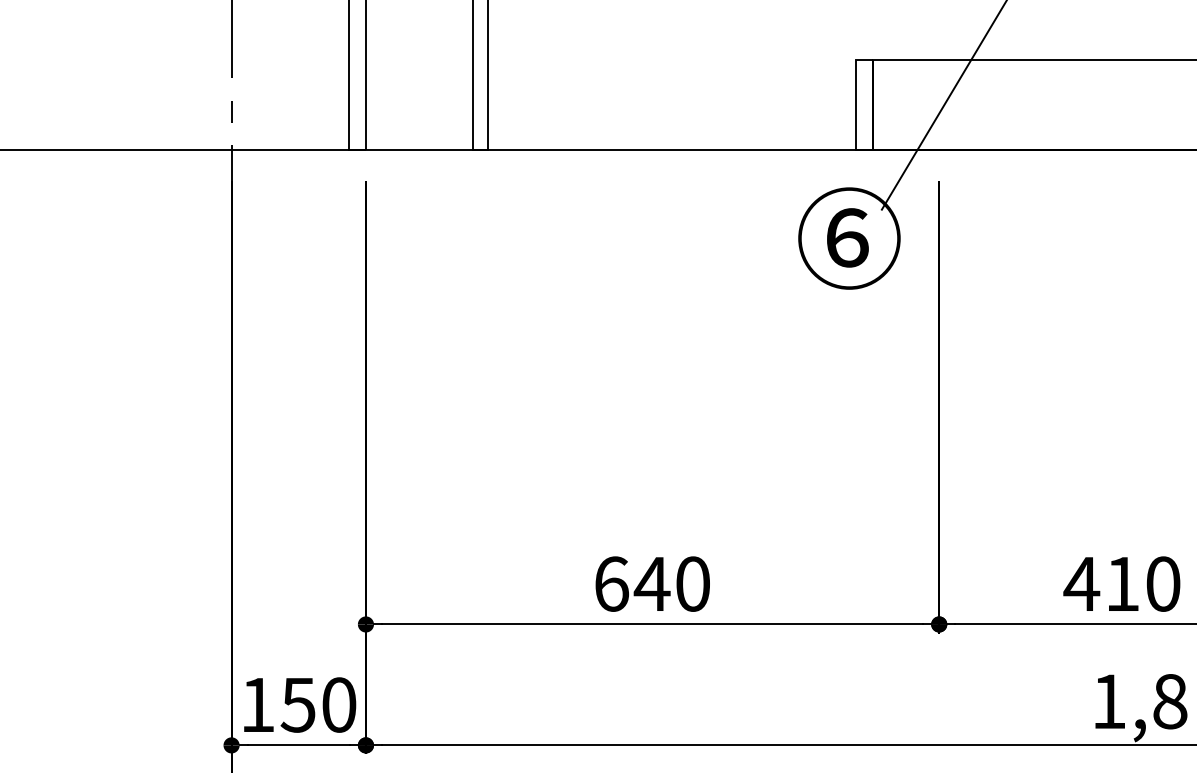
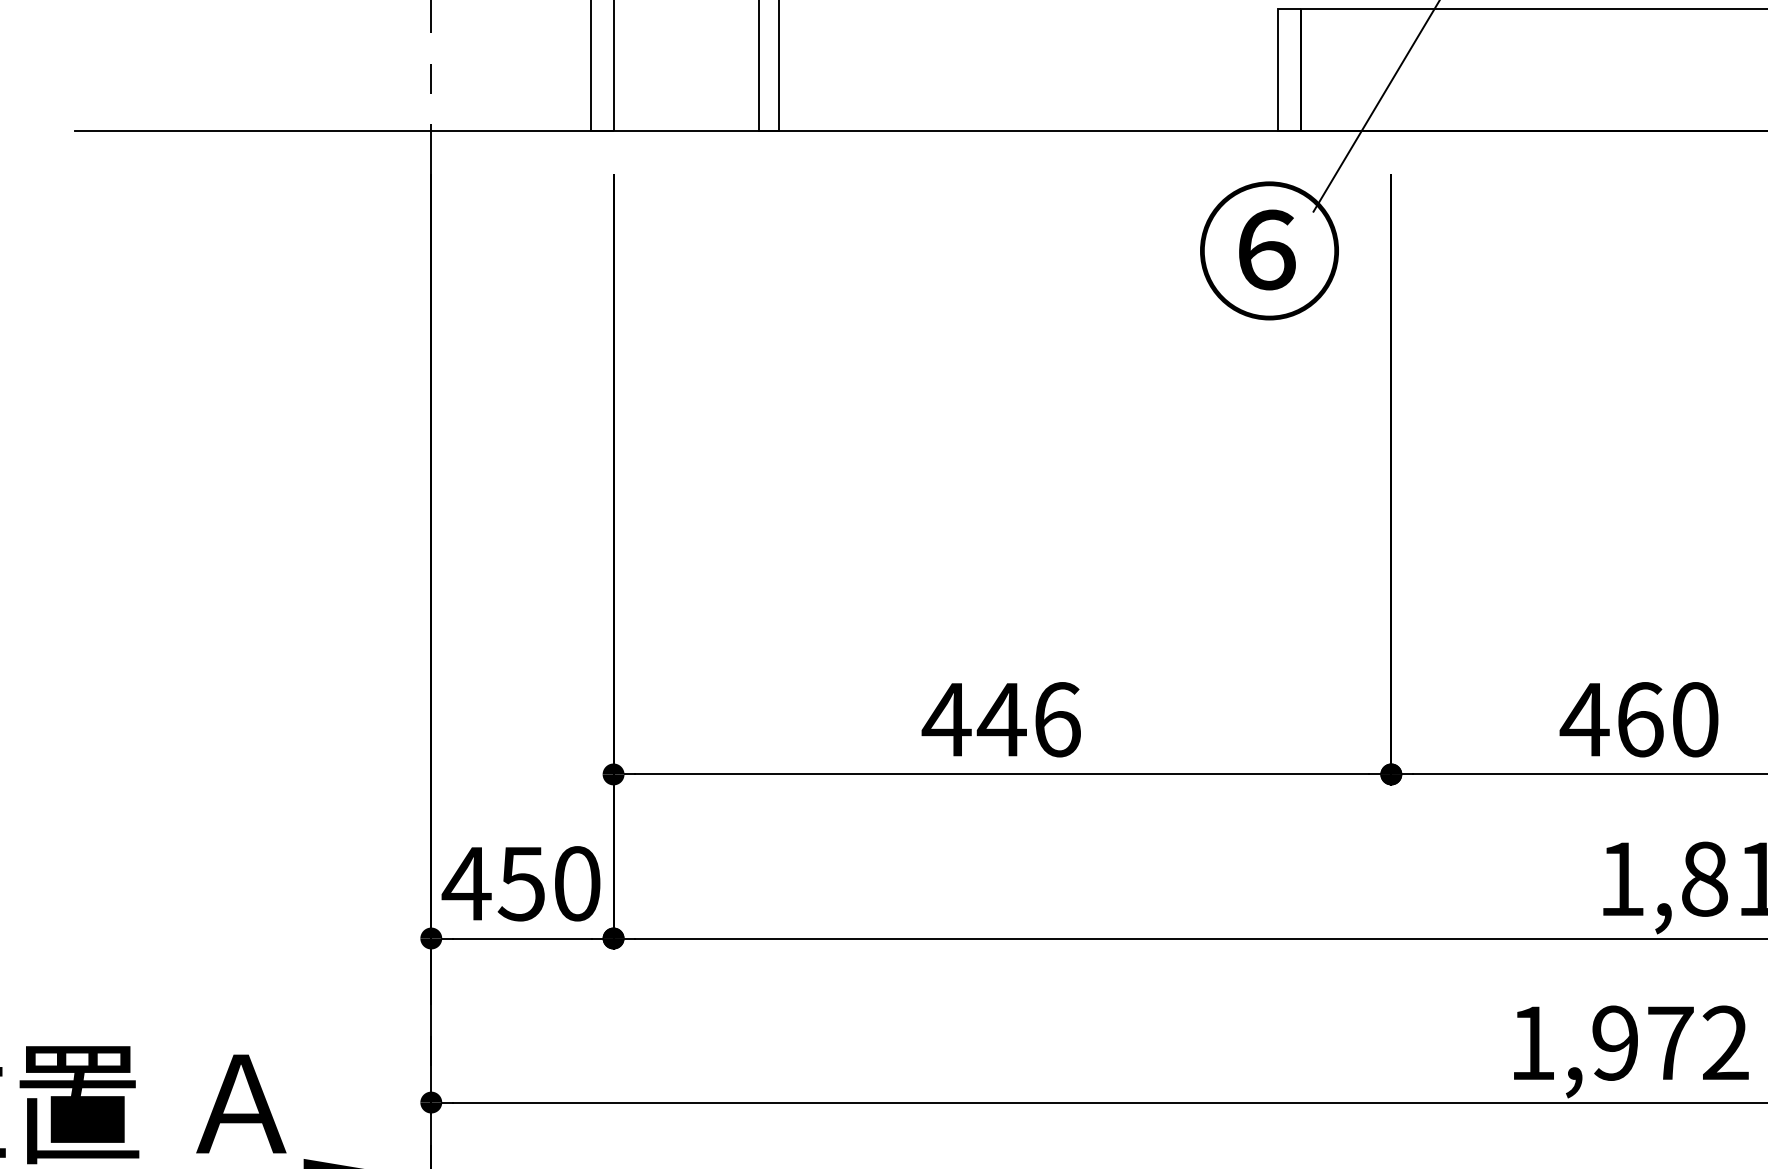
text: (651, 583) -> (1000, 719), 640 -> 446
text: (1122, 583) -> (1640, 719), 410 -> 460
text: (257, 704) -> (466, 883), 150 -> 450

